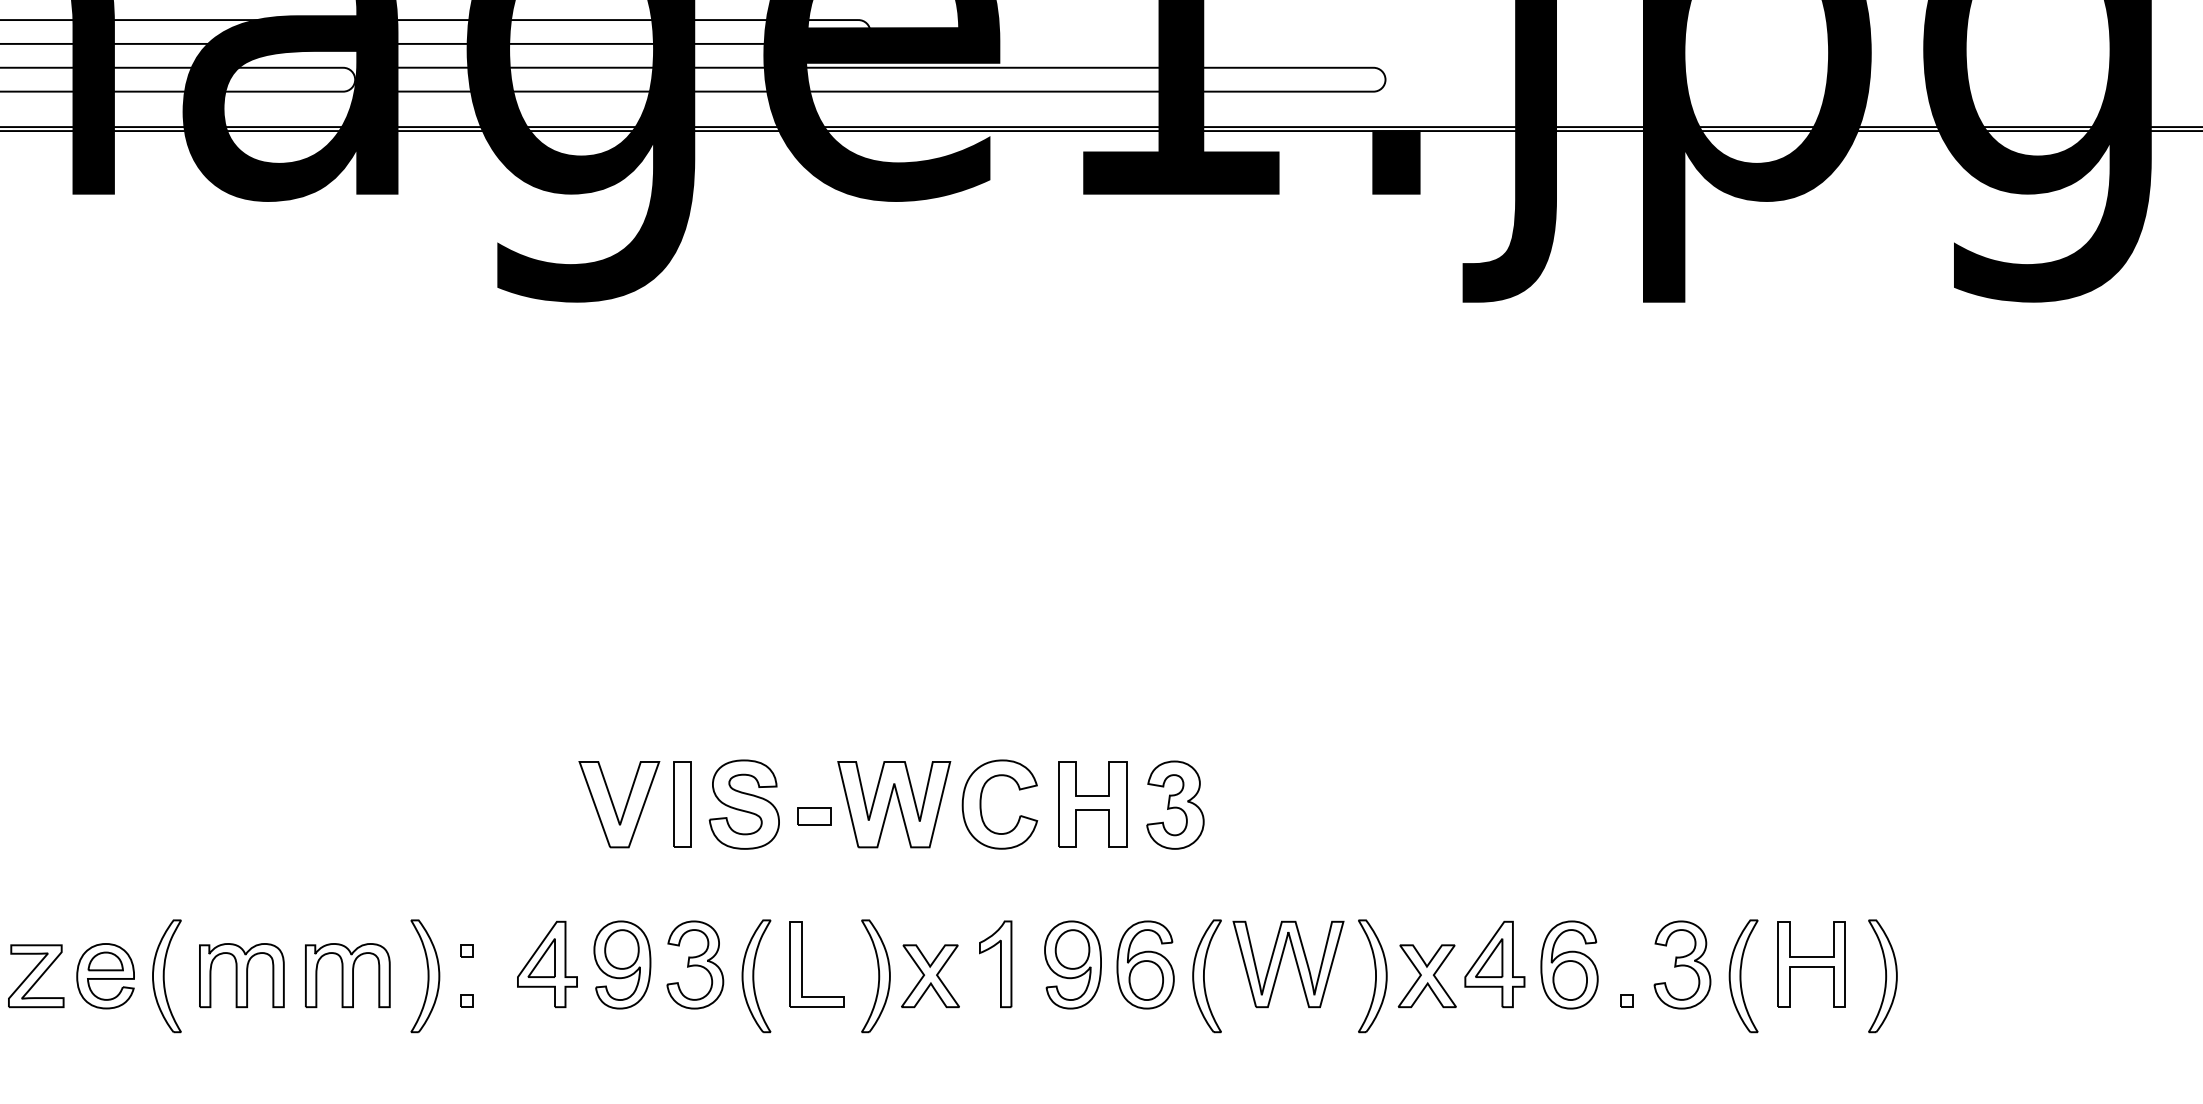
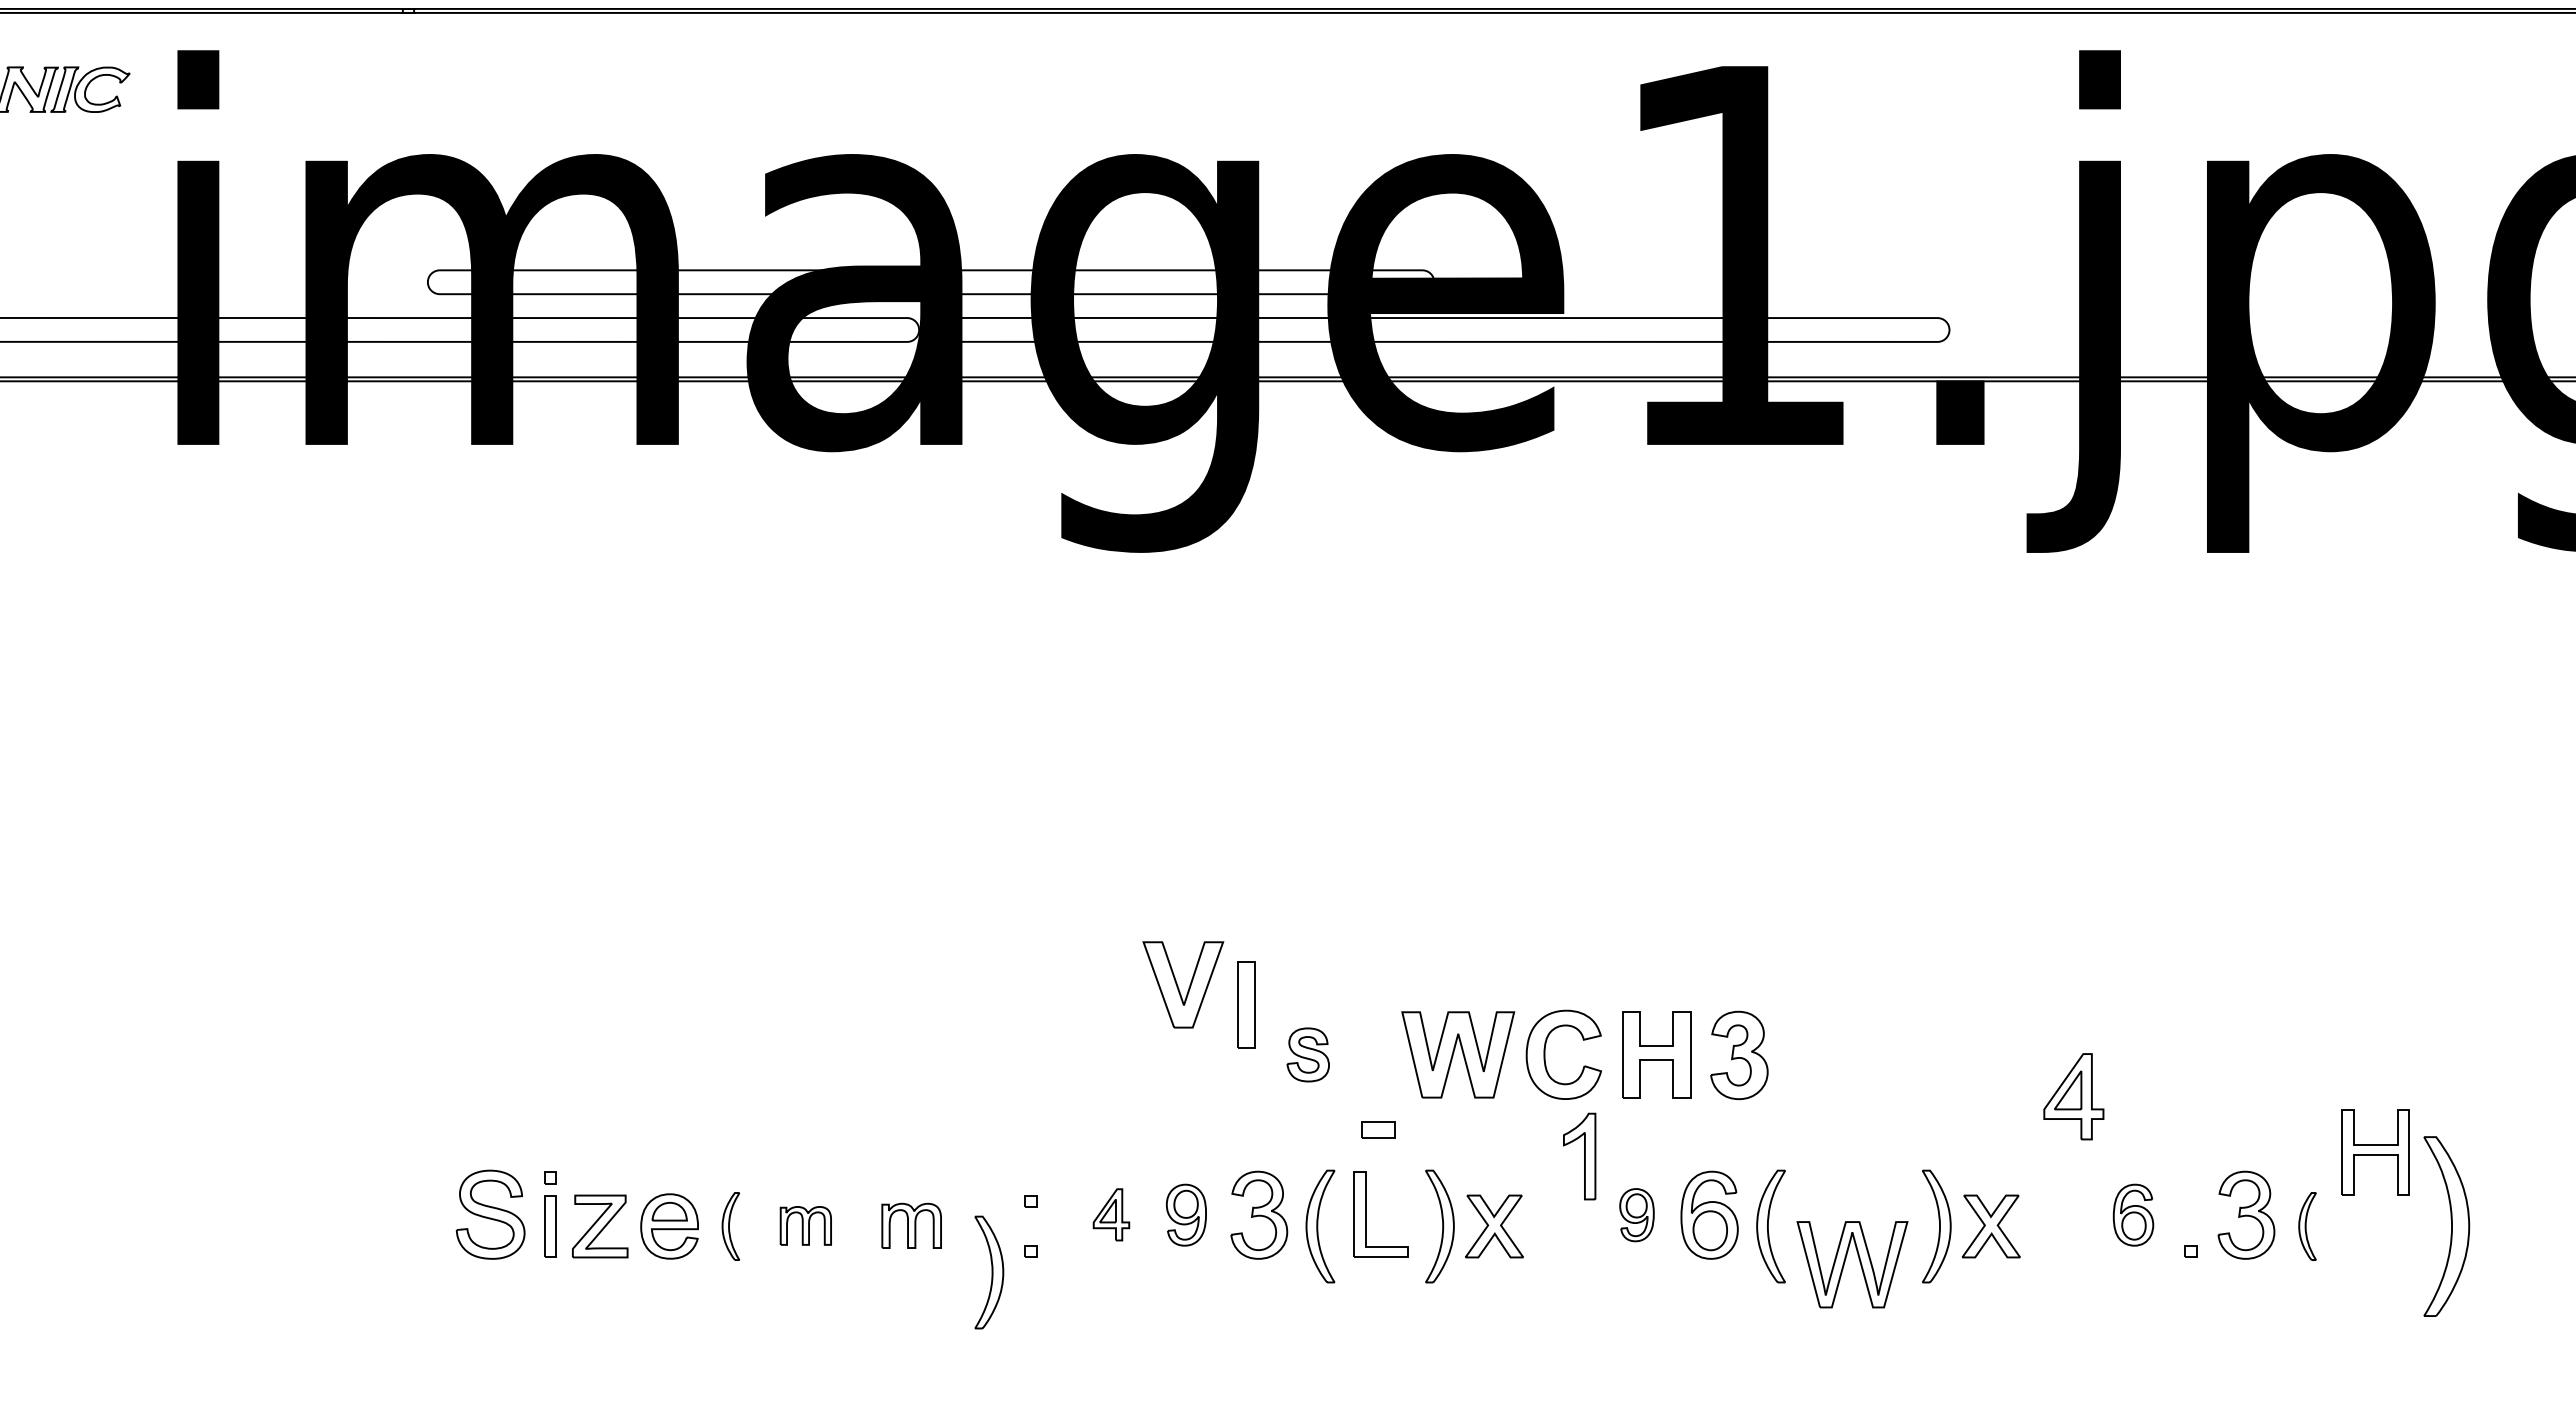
part: (619, 804) -> (1183, 984), moved
part: (682, 804) -> (1246, 1004), moved
part: (743, 804) -> (1307, 1054), size x0.6
part: (814, 816) -> (1378, 1129), moved
part: (1281, 962) -> (1845, 1262), moved
part: (547, 964) -> (1111, 1214), size x0.6
part: (622, 964) -> (1186, 1214), size x0.7
part: (995, 964) -> (1579, 1156), moved
part: (1072, 964) -> (1636, 1214), size x0.6
part: (1494, 964) -> (2073, 1096), moved
part: (1569, 964) -> (2133, 1214), size x0.7
part: (1811, 964) -> (2375, 1152), moved
part: (241, 975) -> (805, 1225), size x0.6
part: (347, 975) -> (911, 1225), size x0.7
part: (166, 976) -> (730, 1226), size x0.6
part: (425, 976) -> (989, 1272), moved
part: (1743, 976) -> (2307, 1226), size x0.6
part: (1882, 976) -> (2446, 1226), size x1.6

